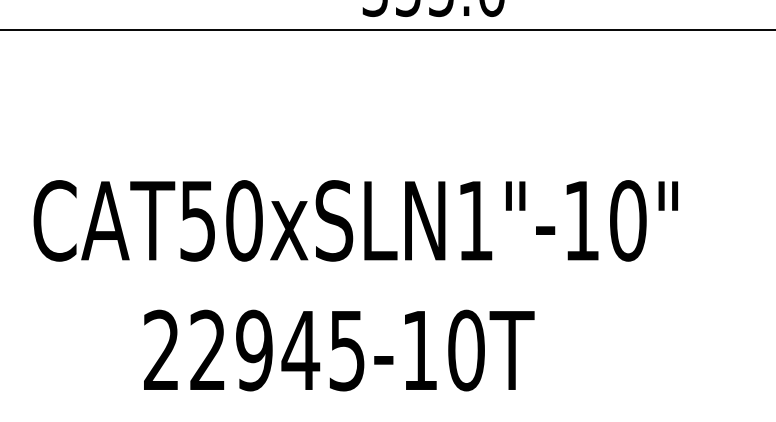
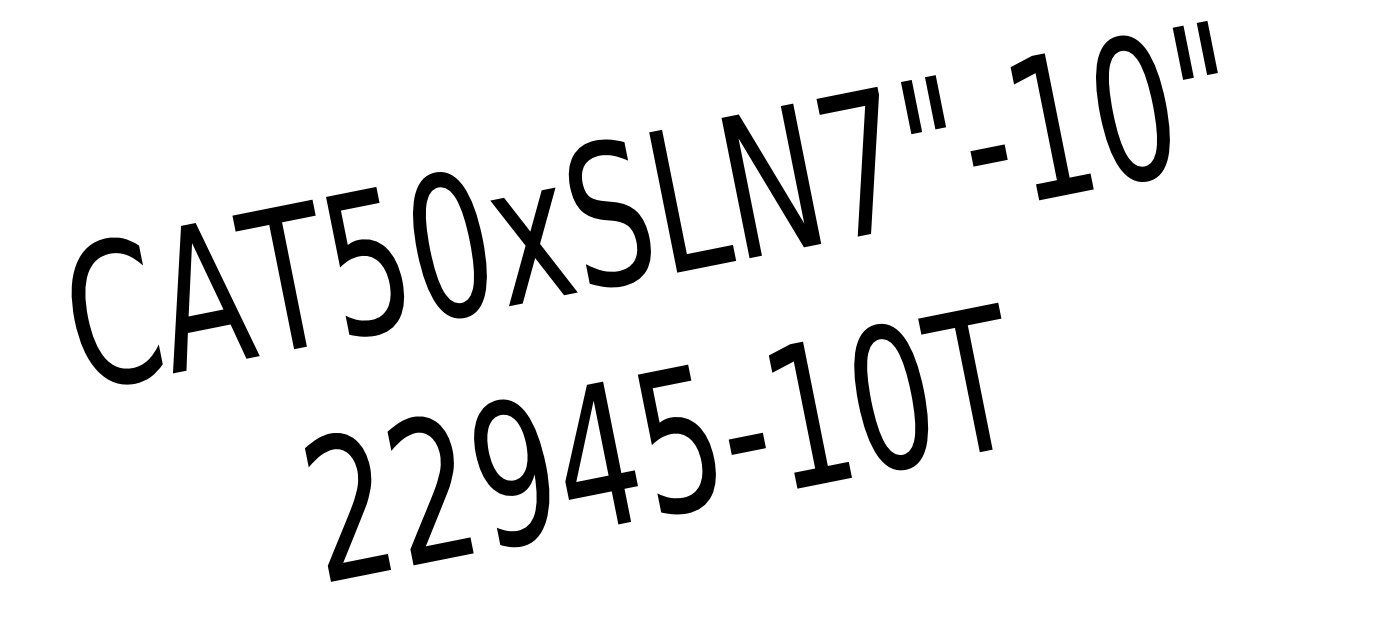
text: (475, 220) -> (860, 162), CAT50xSLN1"-10" -> CAT50xSLN7"-10"

